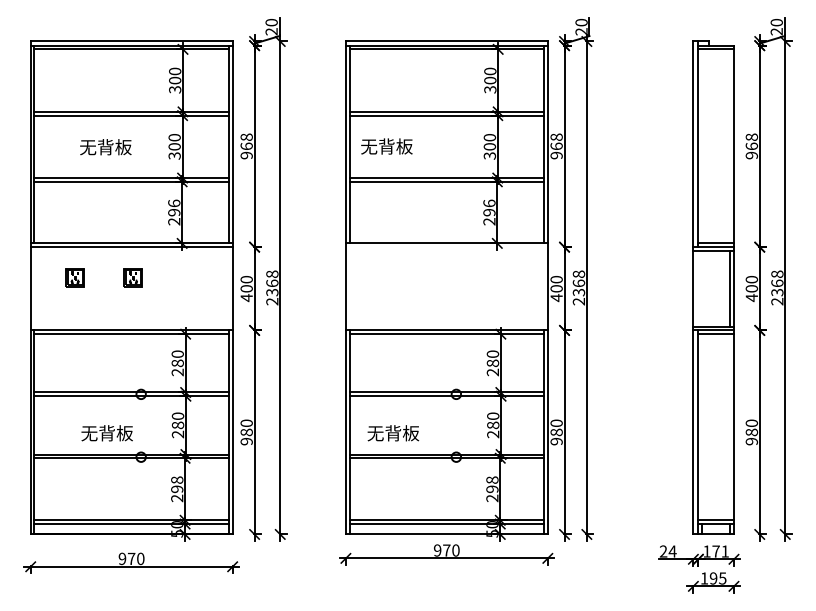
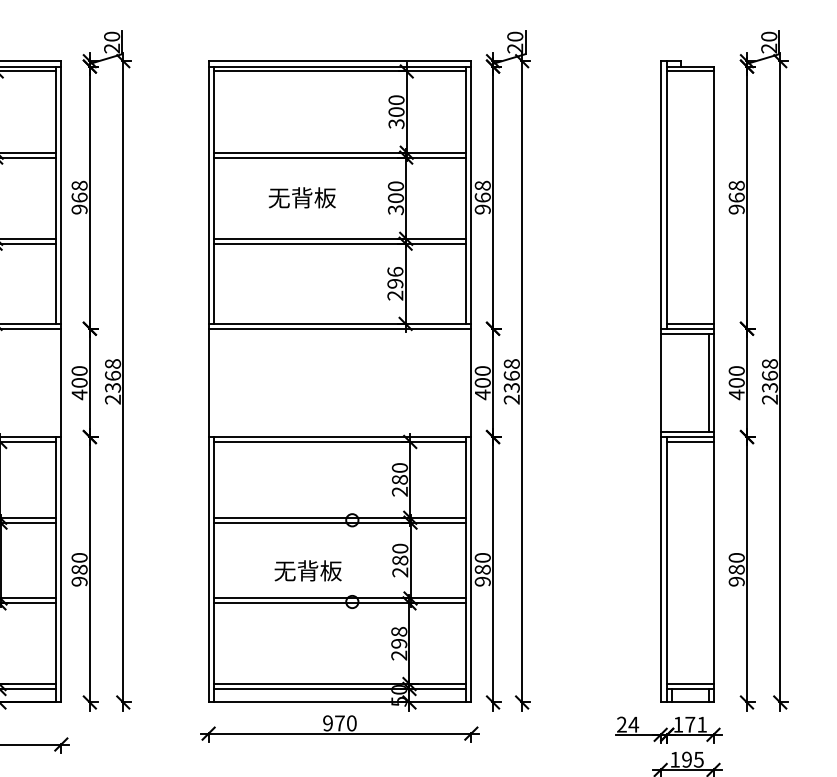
text: (386, 146) -> (301, 197), moved
line: (446, 247) -> (339, 329), added
text: (393, 433) -> (308, 571), moved

